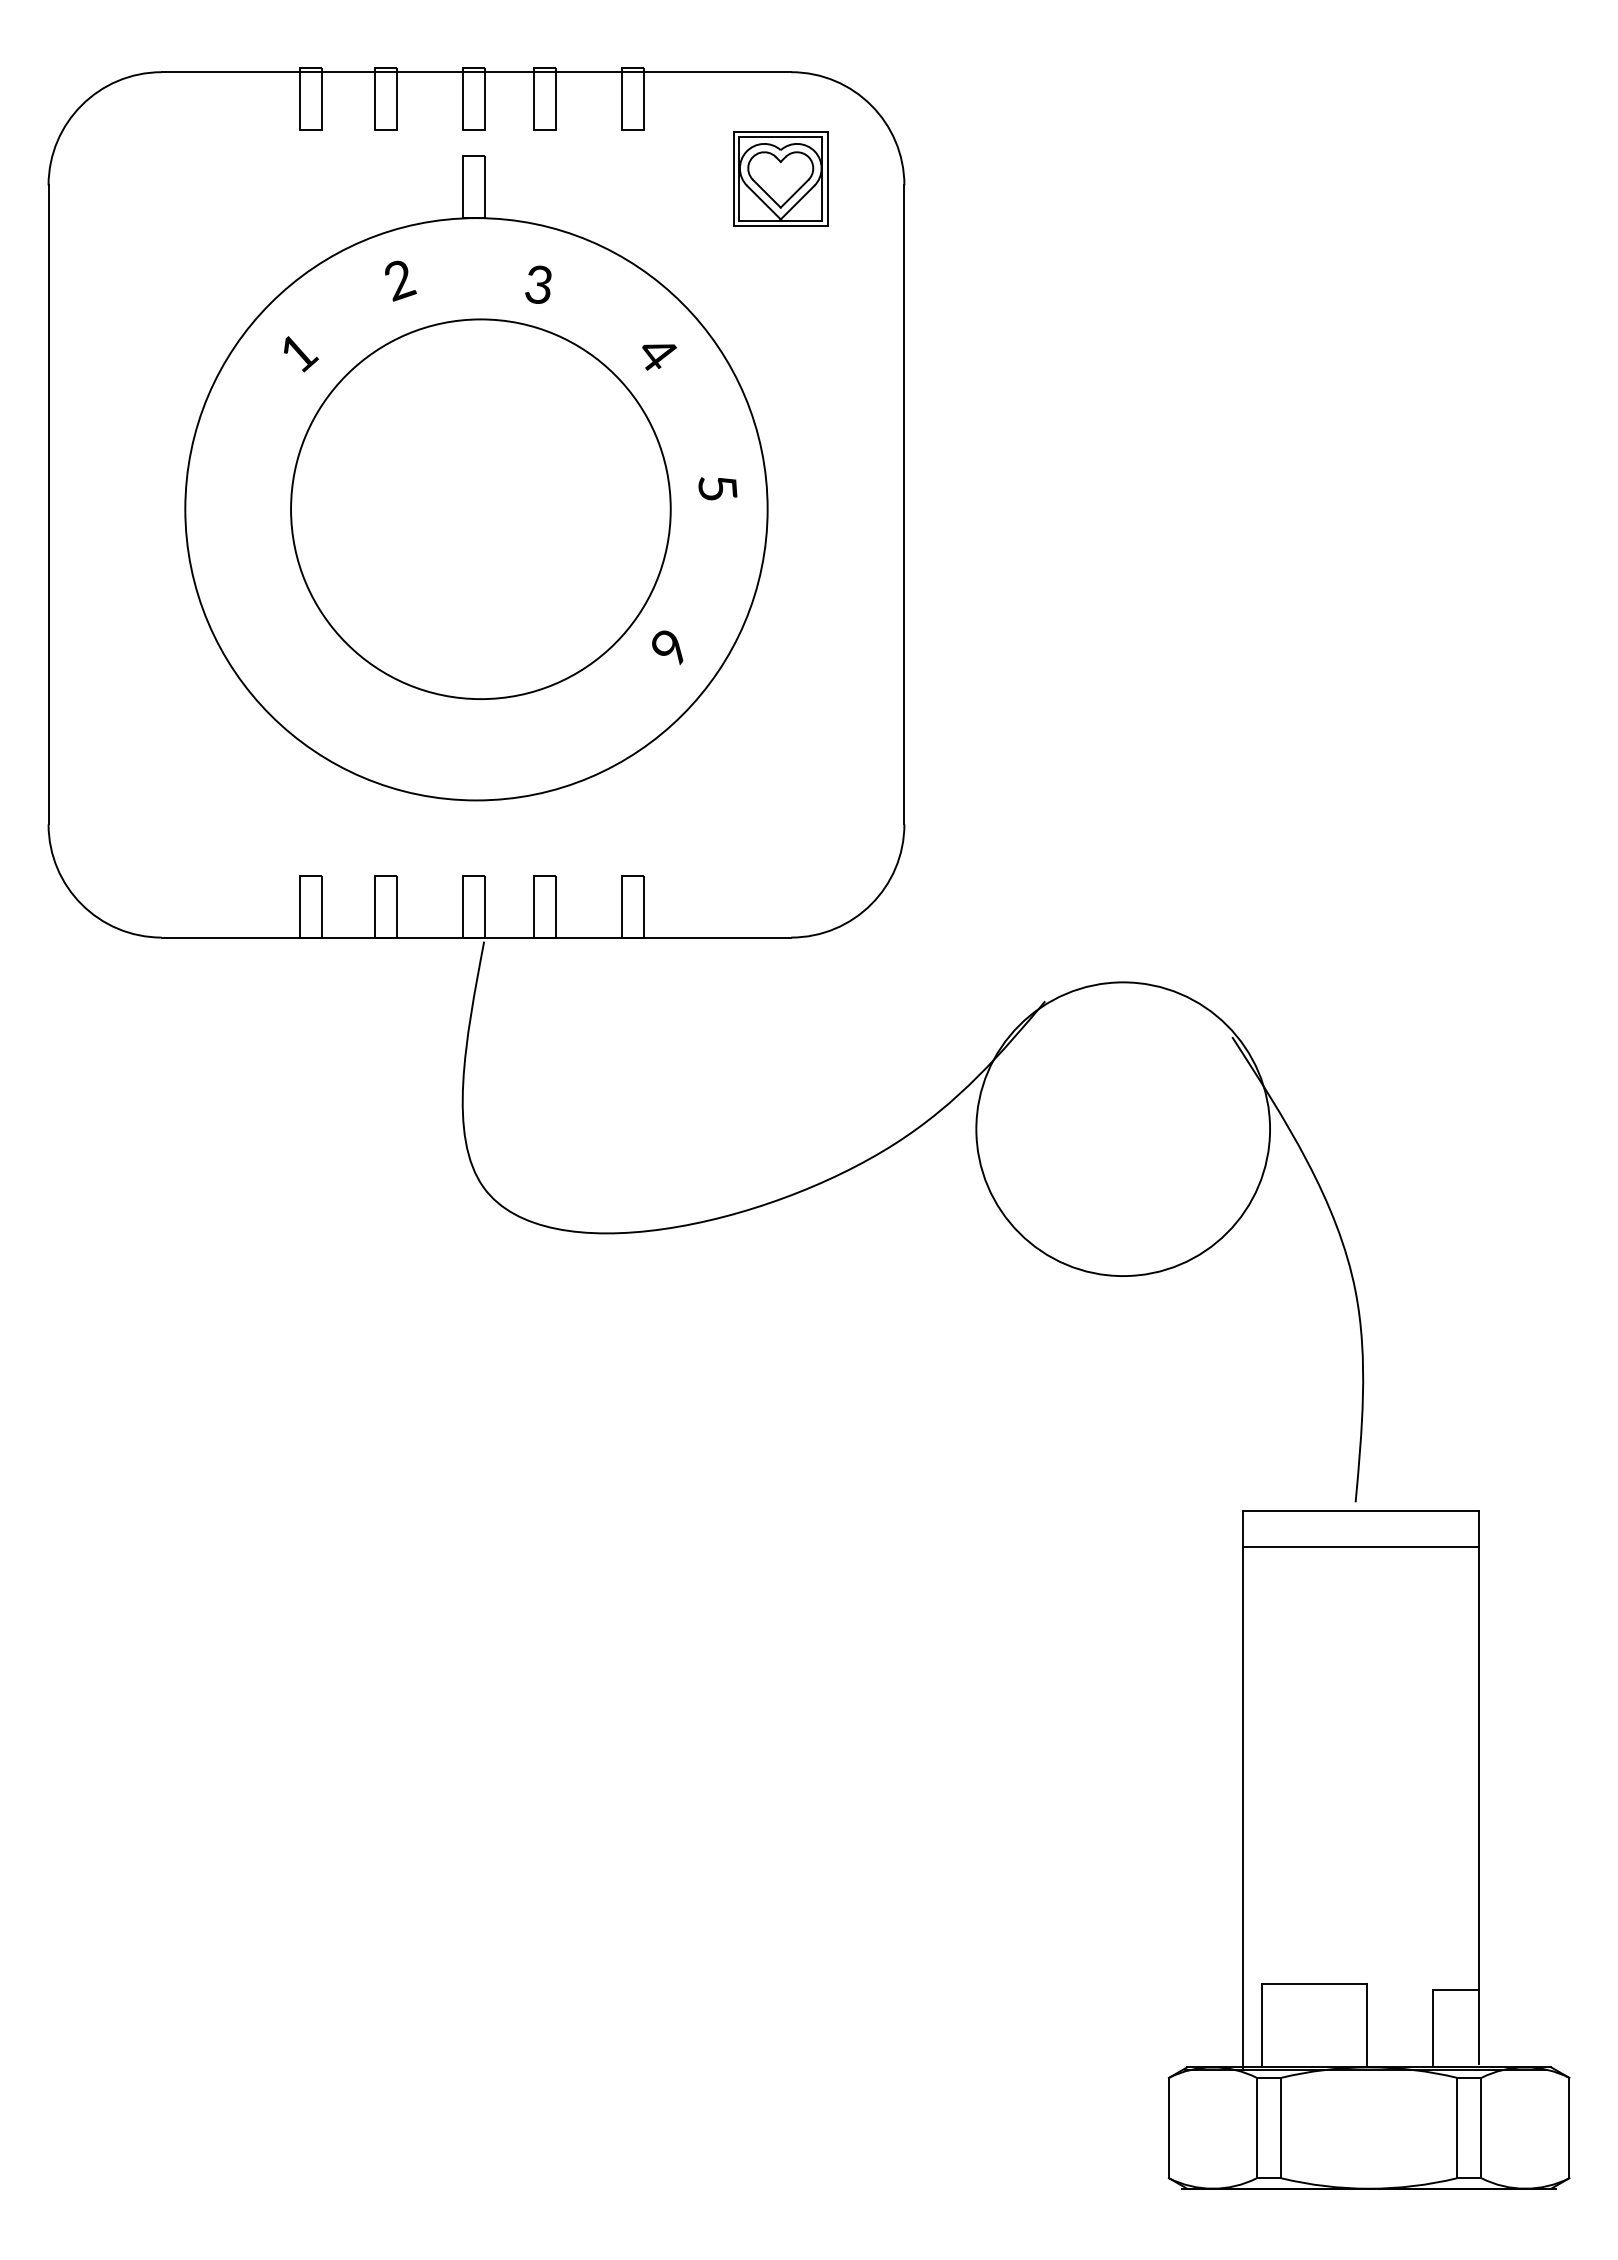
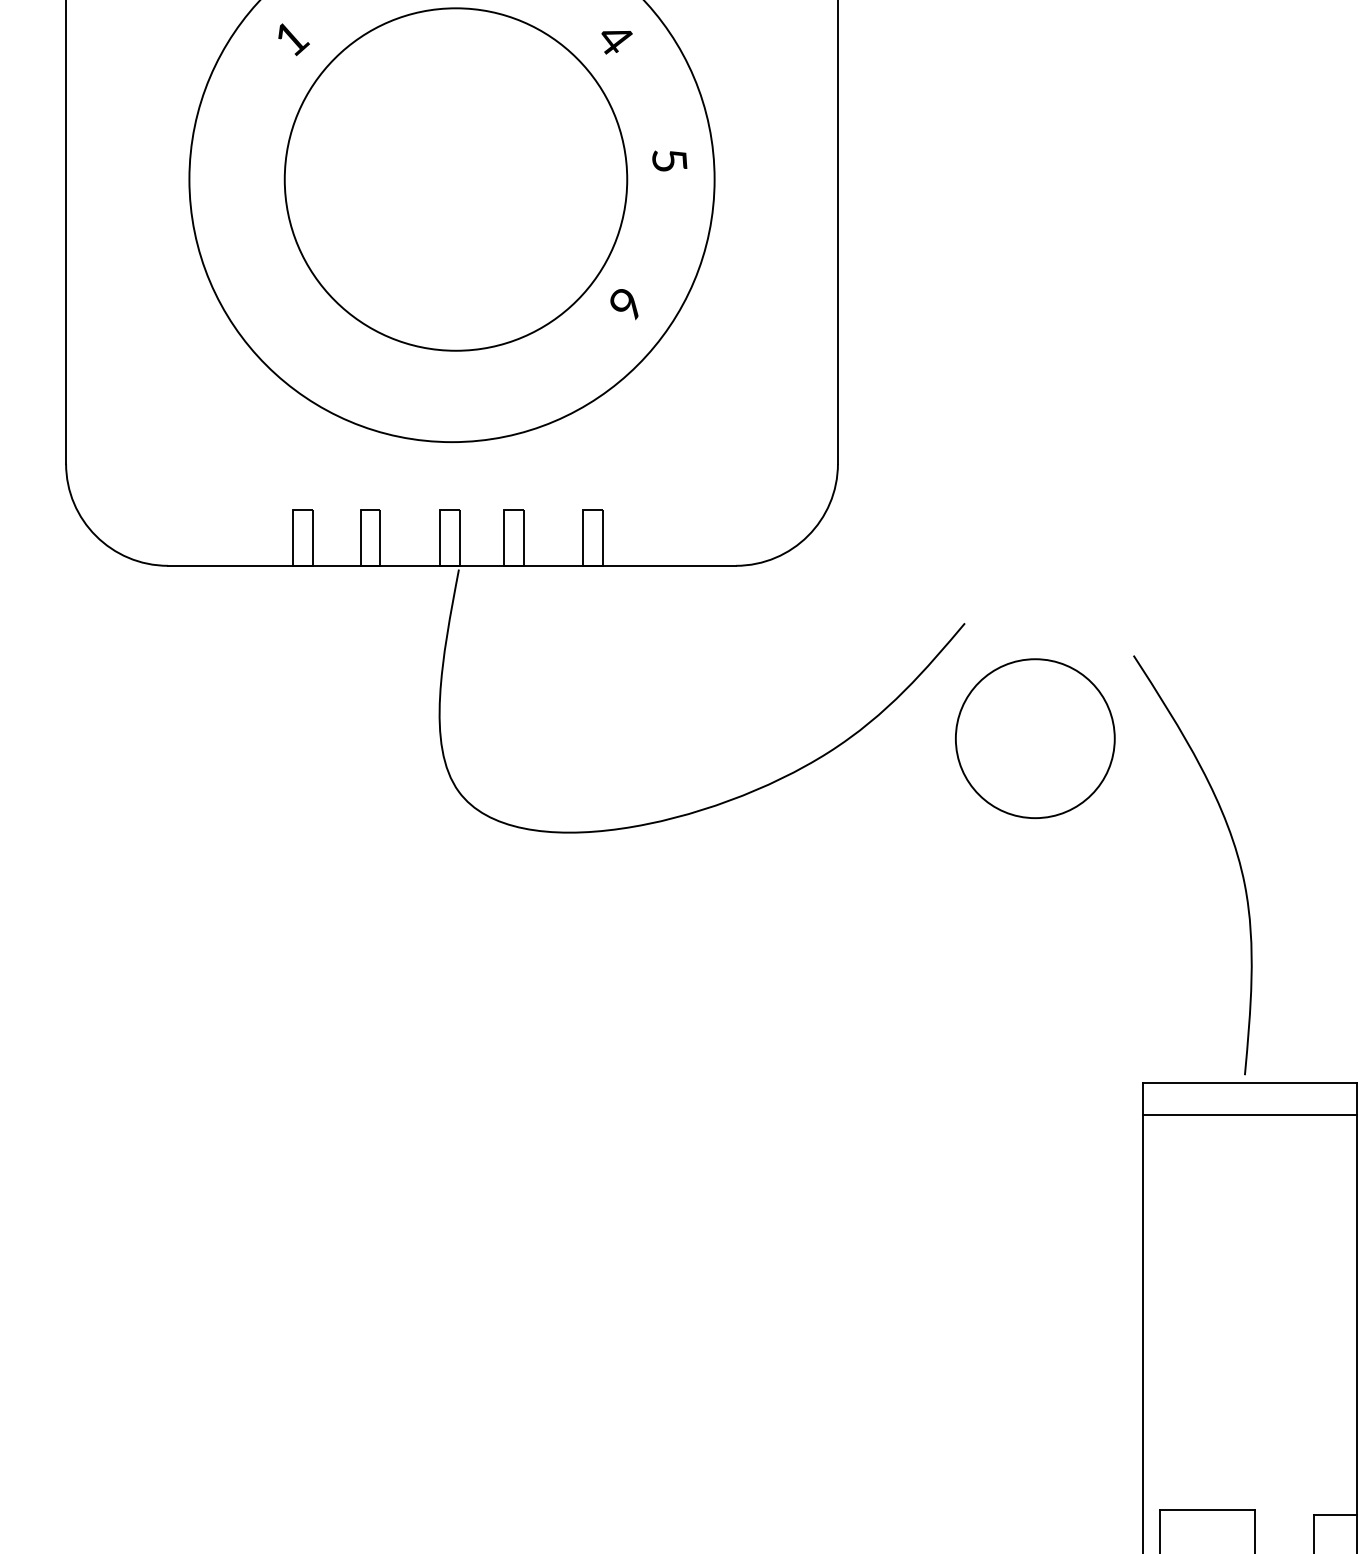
circle: (1123, 1129) -> (1035, 738), size x0.6

